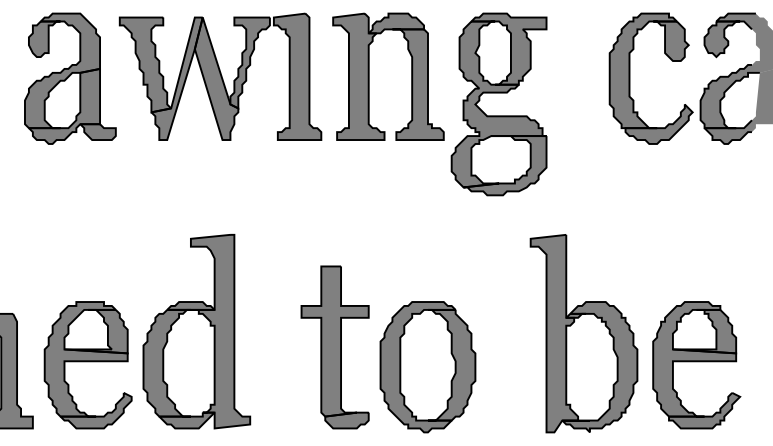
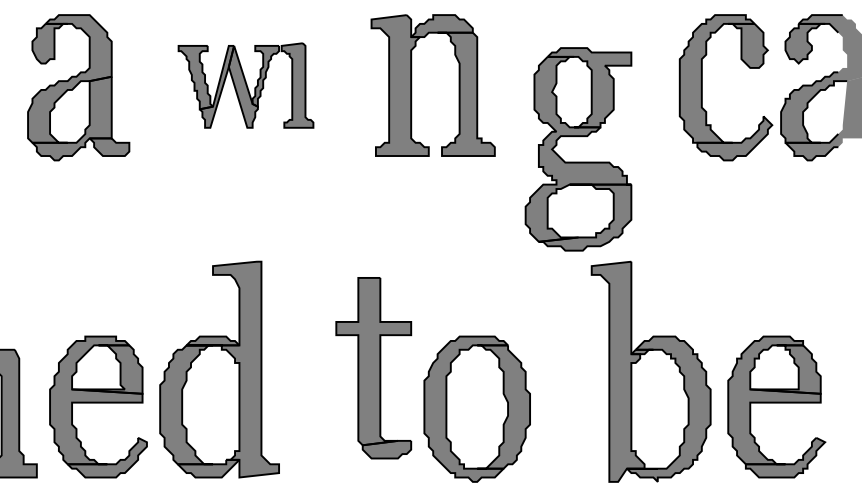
part: (220, 76) -> (245, 85), size x0.6
part: (499, 93) -> (578, 137), moved
part: (334, 347) -> (373, 368), moved

